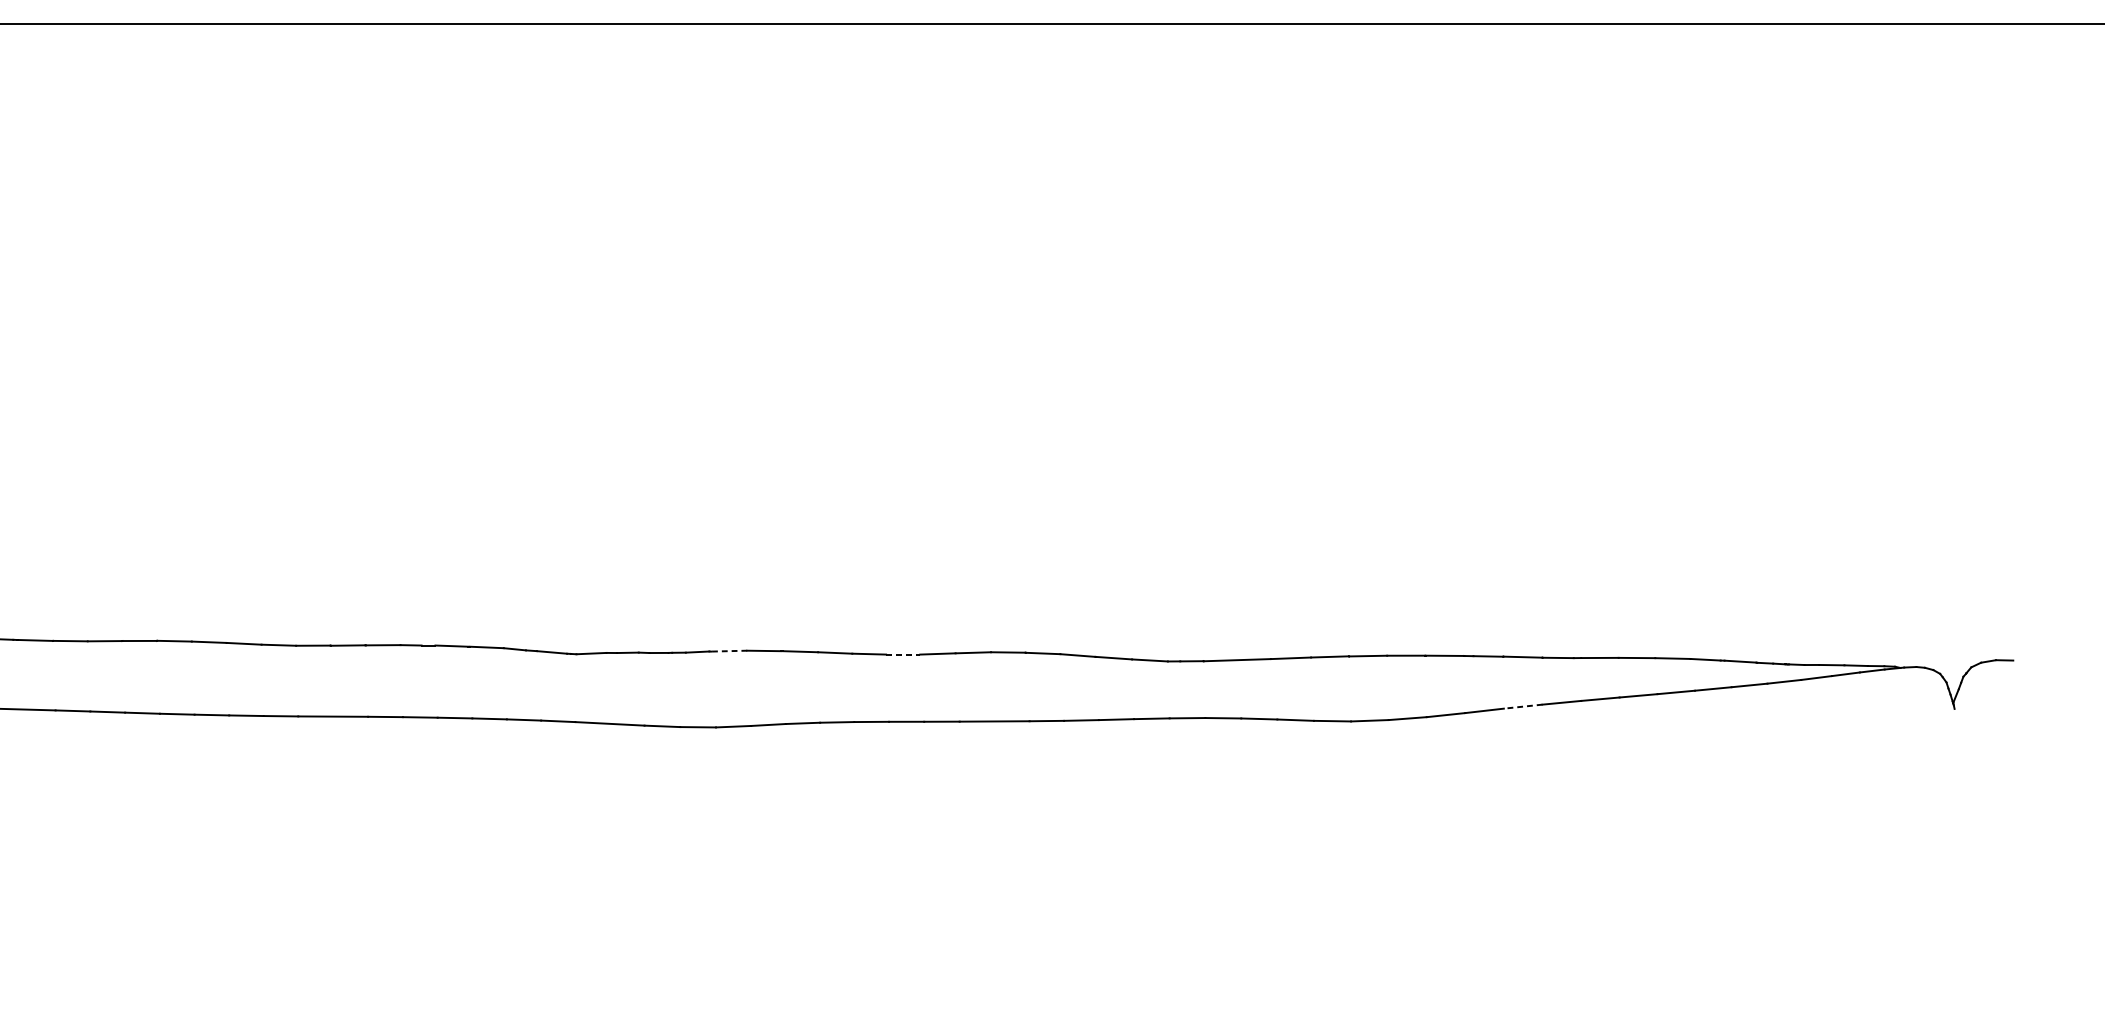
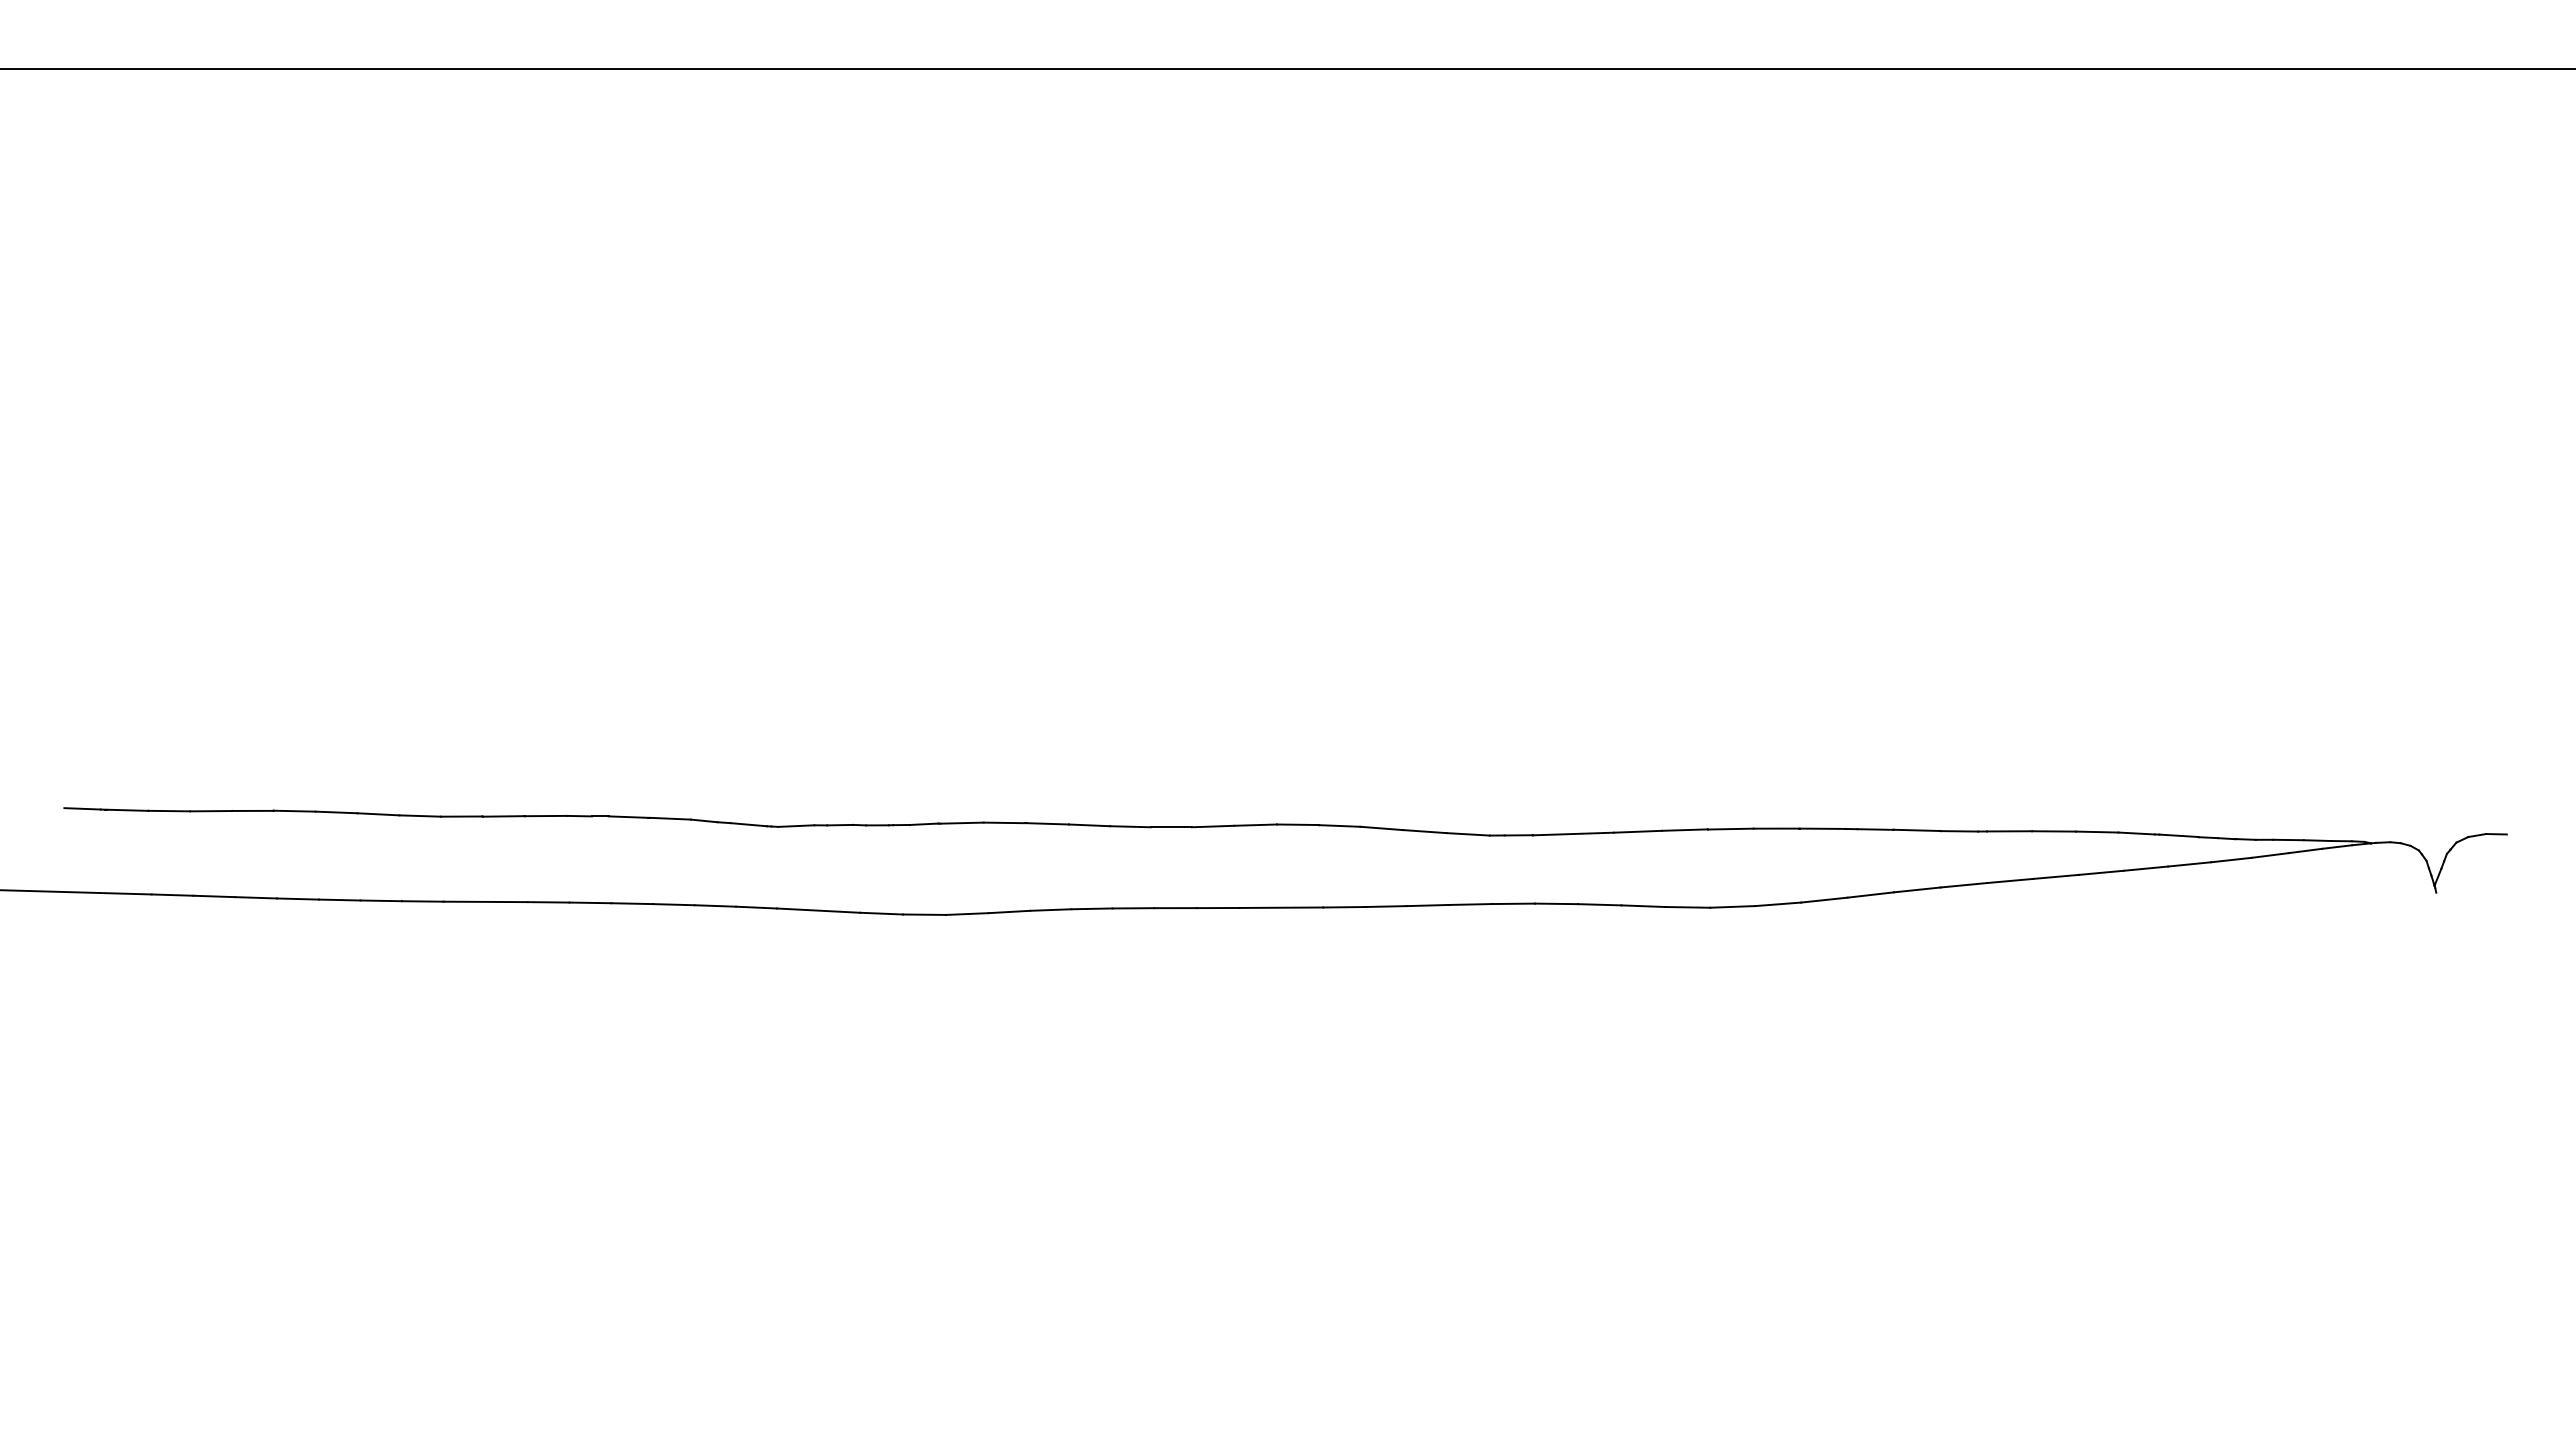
line: (729, 651) -> (962, 823), dashed -> solid
line: (903, 654) -> (1171, 827), dashed -> solid
line: (1522, 706) -> (1916, 889), dashed -> solid

